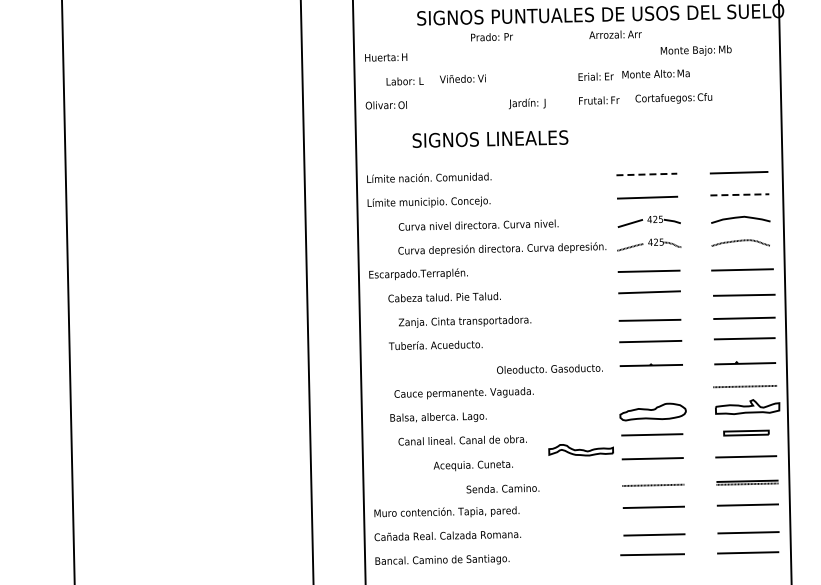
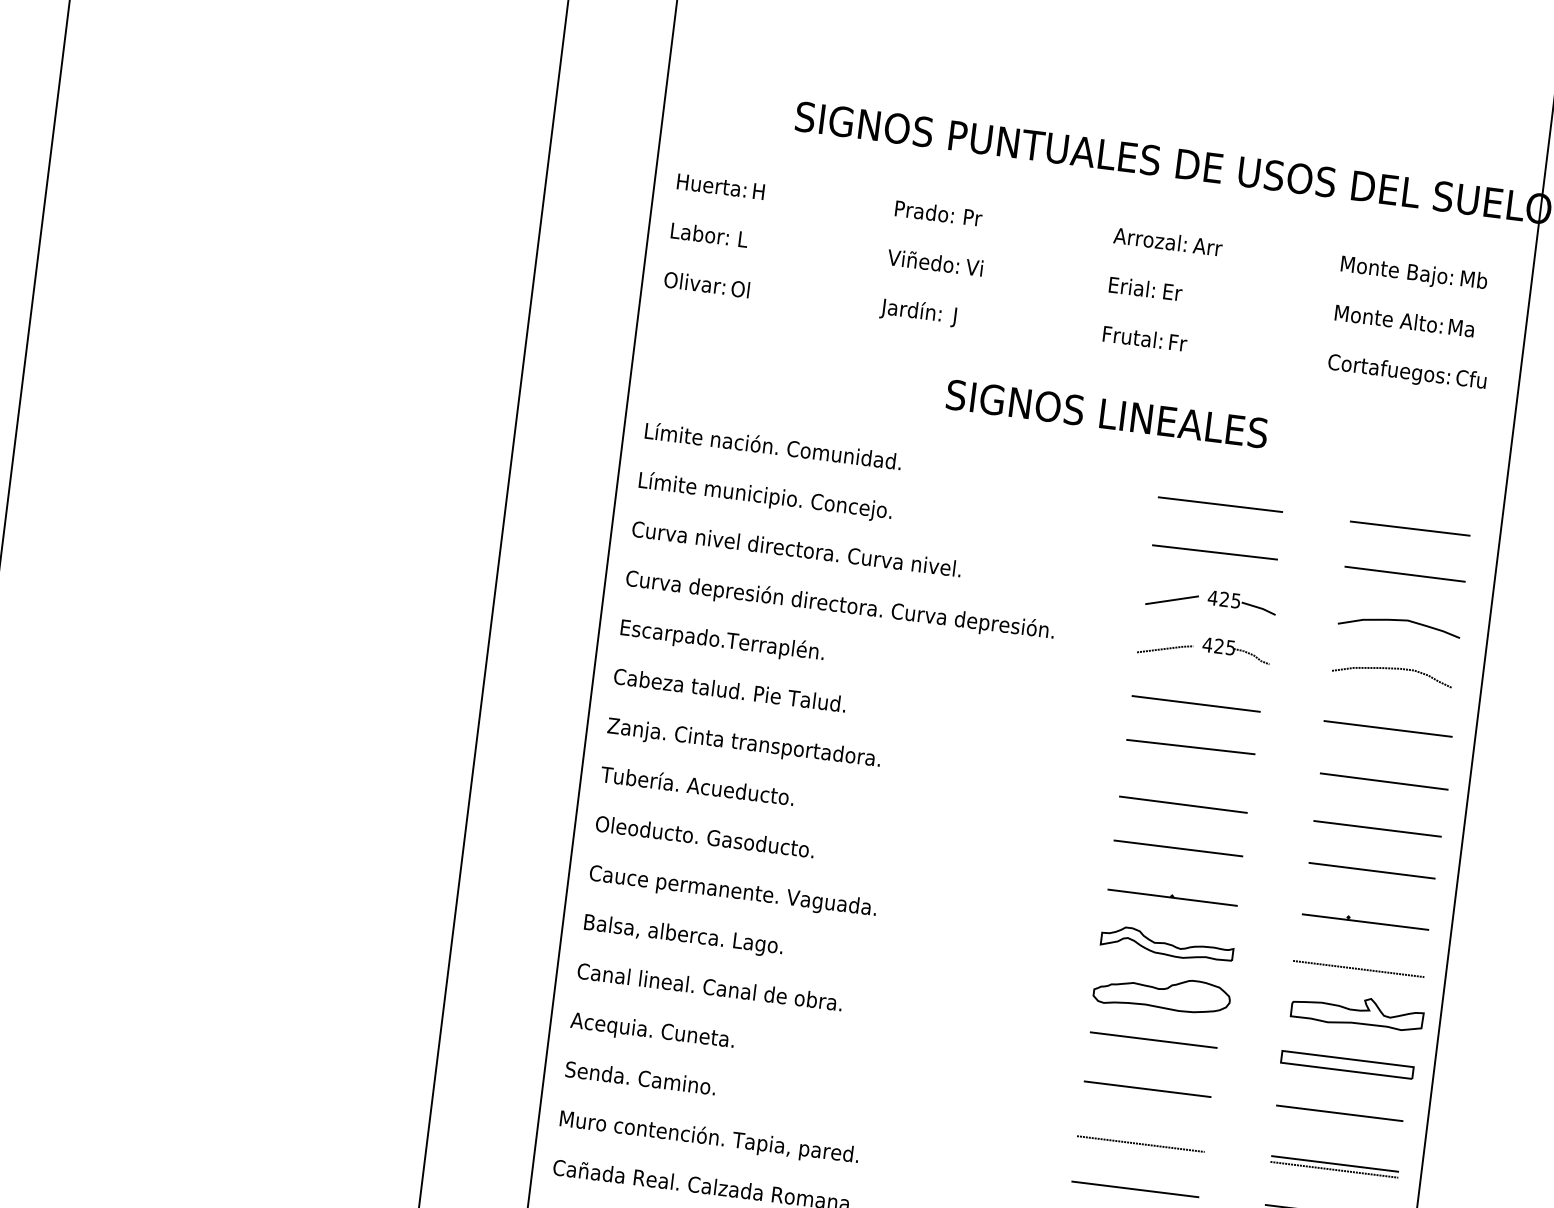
text: (615, 34) -> (1168, 241), moved
text: (491, 37) -> (937, 214), moved
text: (695, 50) -> (1412, 273), moved
text: (655, 73) -> (1403, 319), moved
text: (462, 78) -> (934, 261), moved
text: (404, 81) -> (708, 235), moved
text: (673, 98) -> (1406, 372), moved
text: (527, 103) -> (919, 311), moved
text: (490, 138) -> (1107, 412), moved
line: (647, 174) -> (1221, 504), dashed -> solid
line: (740, 194) -> (1406, 573), dashed -> solid
text: (478, 224) -> (796, 547), moved
text: (502, 248) -> (840, 604), moved
text: (444, 297) -> (729, 690), moved
text: (465, 321) -> (745, 743), moved
text: (435, 344) -> (697, 784), moved
text: (549, 368) -> (704, 835), moved
text: (463, 393) -> (731, 892), moved
text: (438, 417) -> (683, 935), moved
part: (746, 432) -> (1347, 1063), size x1.43
text: (462, 440) -> (709, 987), moved
part: (580, 450) -> (1165, 944), moved
text: (472, 465) -> (650, 1031), moved
text: (502, 488) -> (639, 1077), moved

